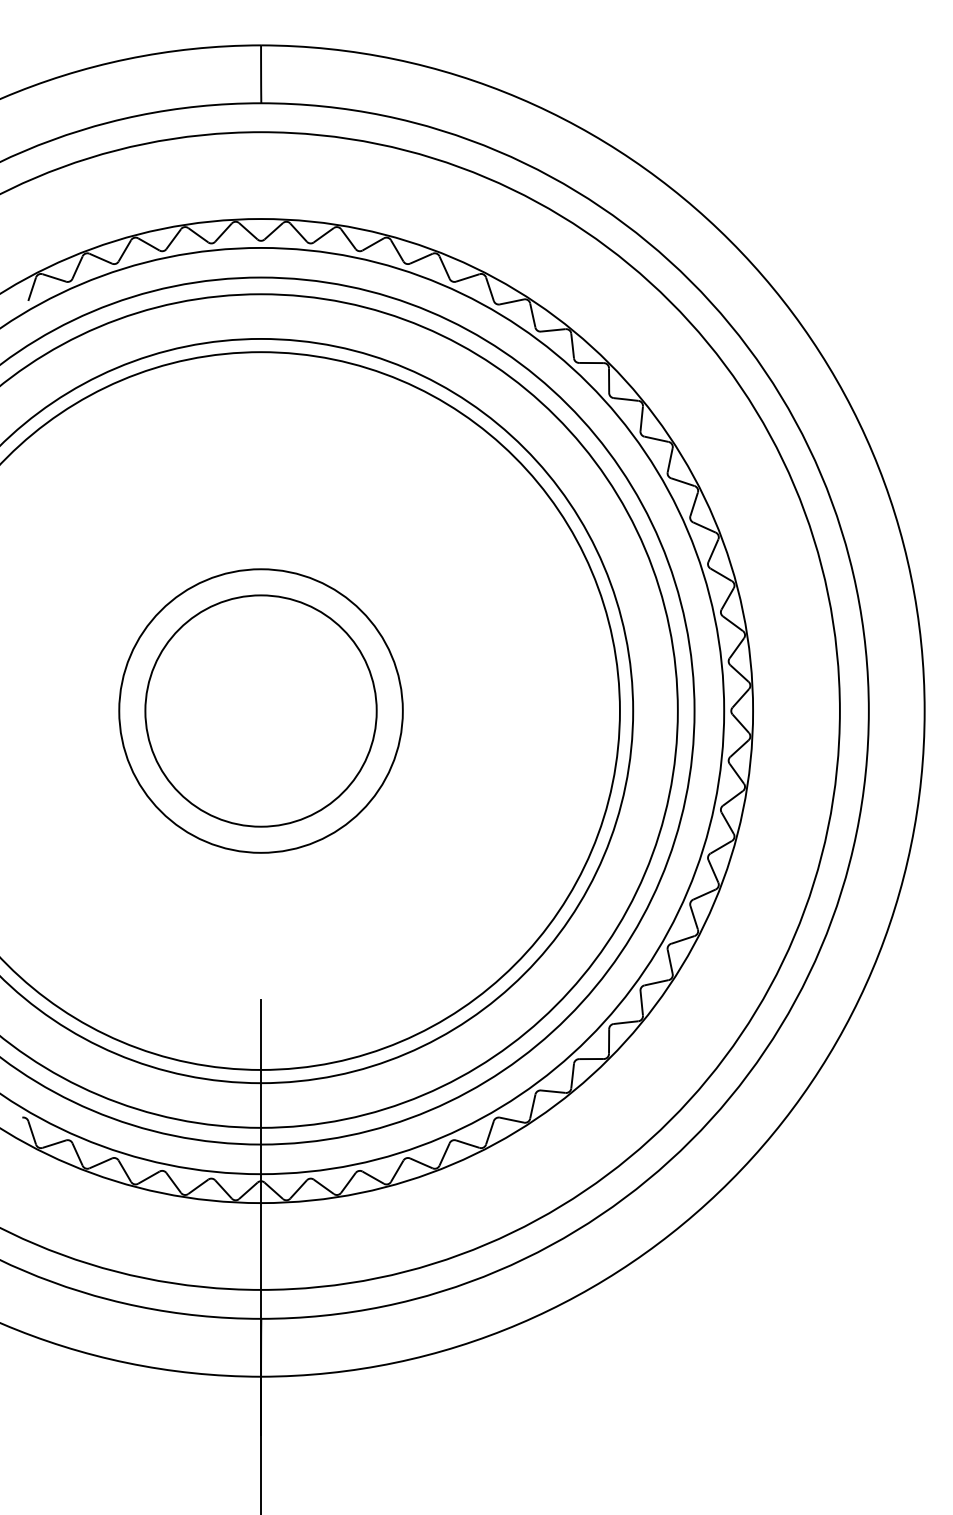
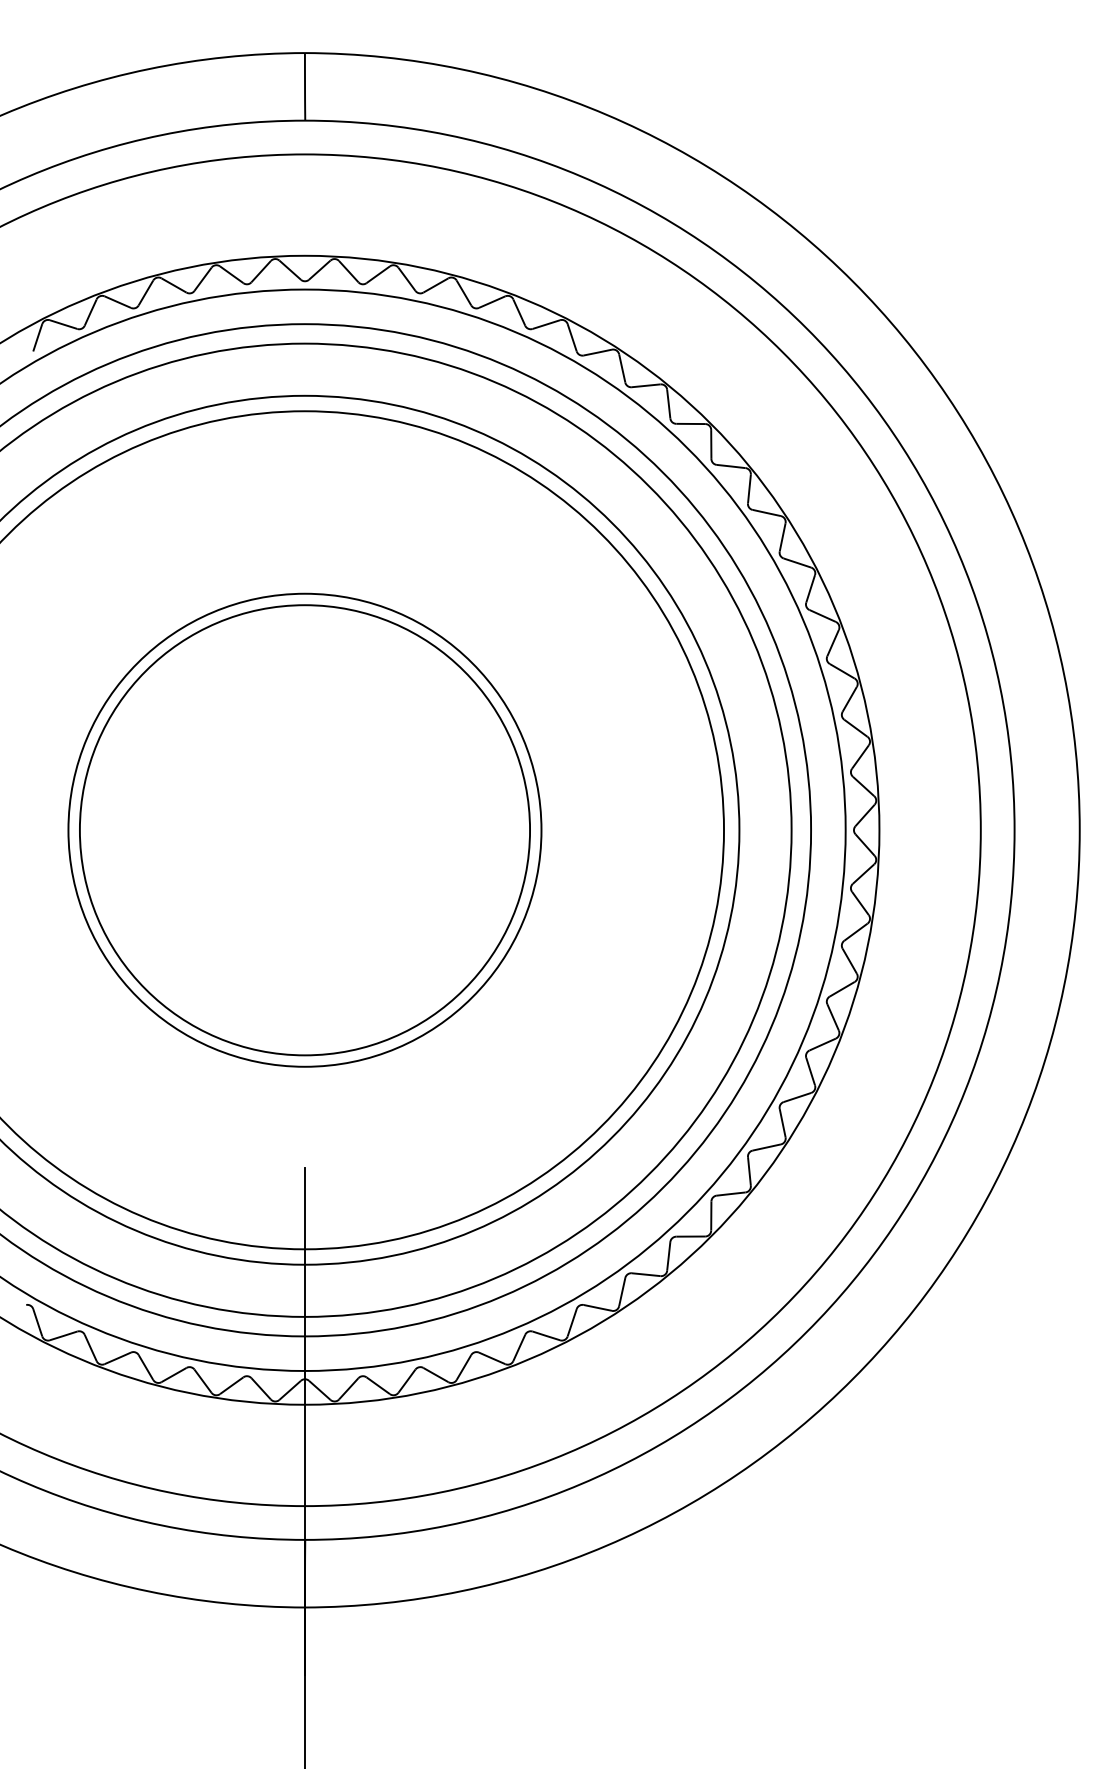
circle: (260, 710) -> (304, 829), size x1.43
circle: (260, 711) -> (304, 830), size x1.67

